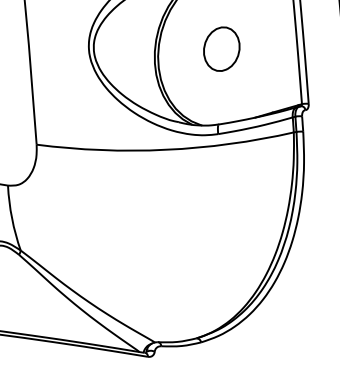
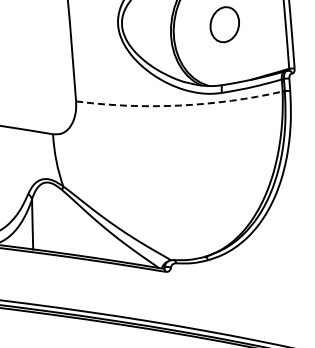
arc: (165, 149) -> (179, 105), solid -> dashed

